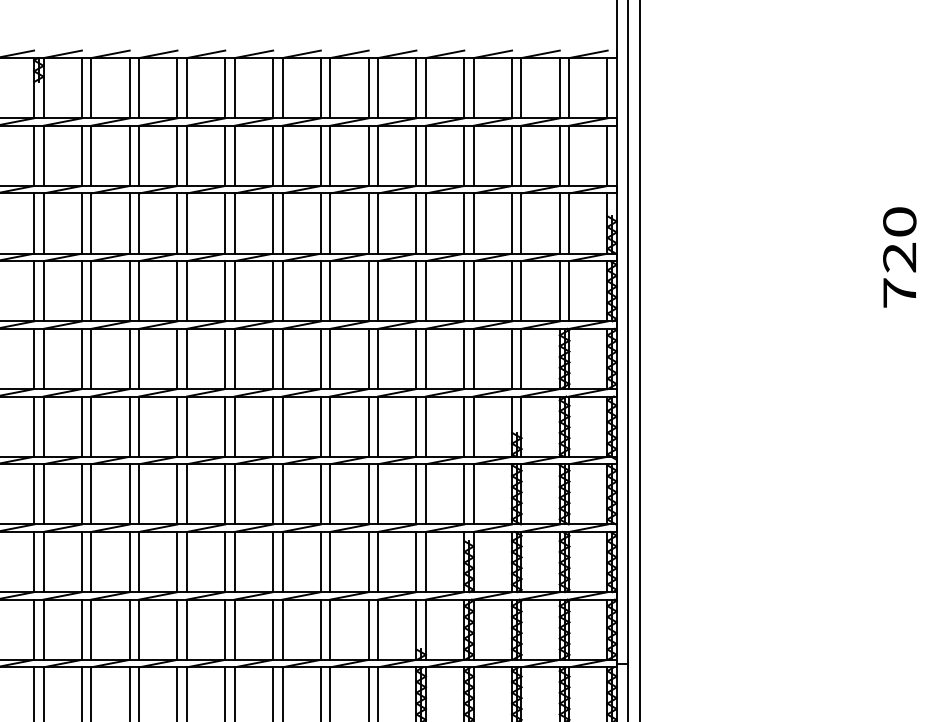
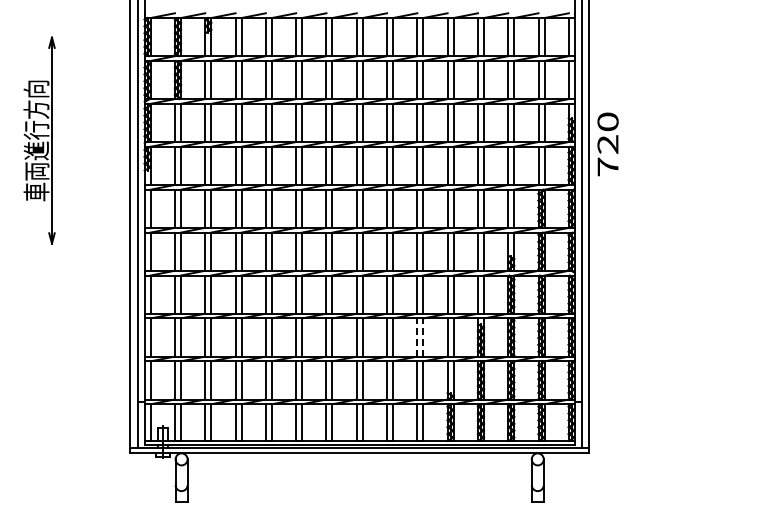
text: (898, 257) -> (607, 144), moved
line: (368, 562) -> (417, 337), solid -> dashed
line: (378, 562) -> (423, 337), solid -> dashed

